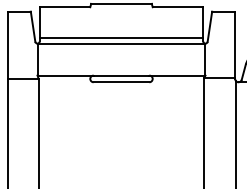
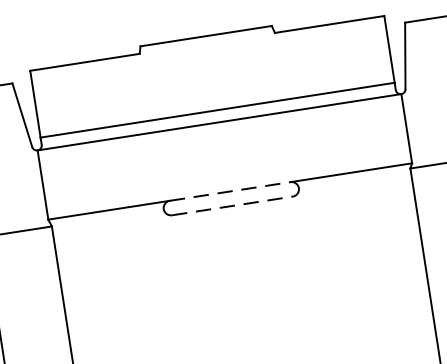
line: (121, 75) -> (230, 191), solid -> dashed
line: (121, 82) -> (232, 206), solid -> dashed

